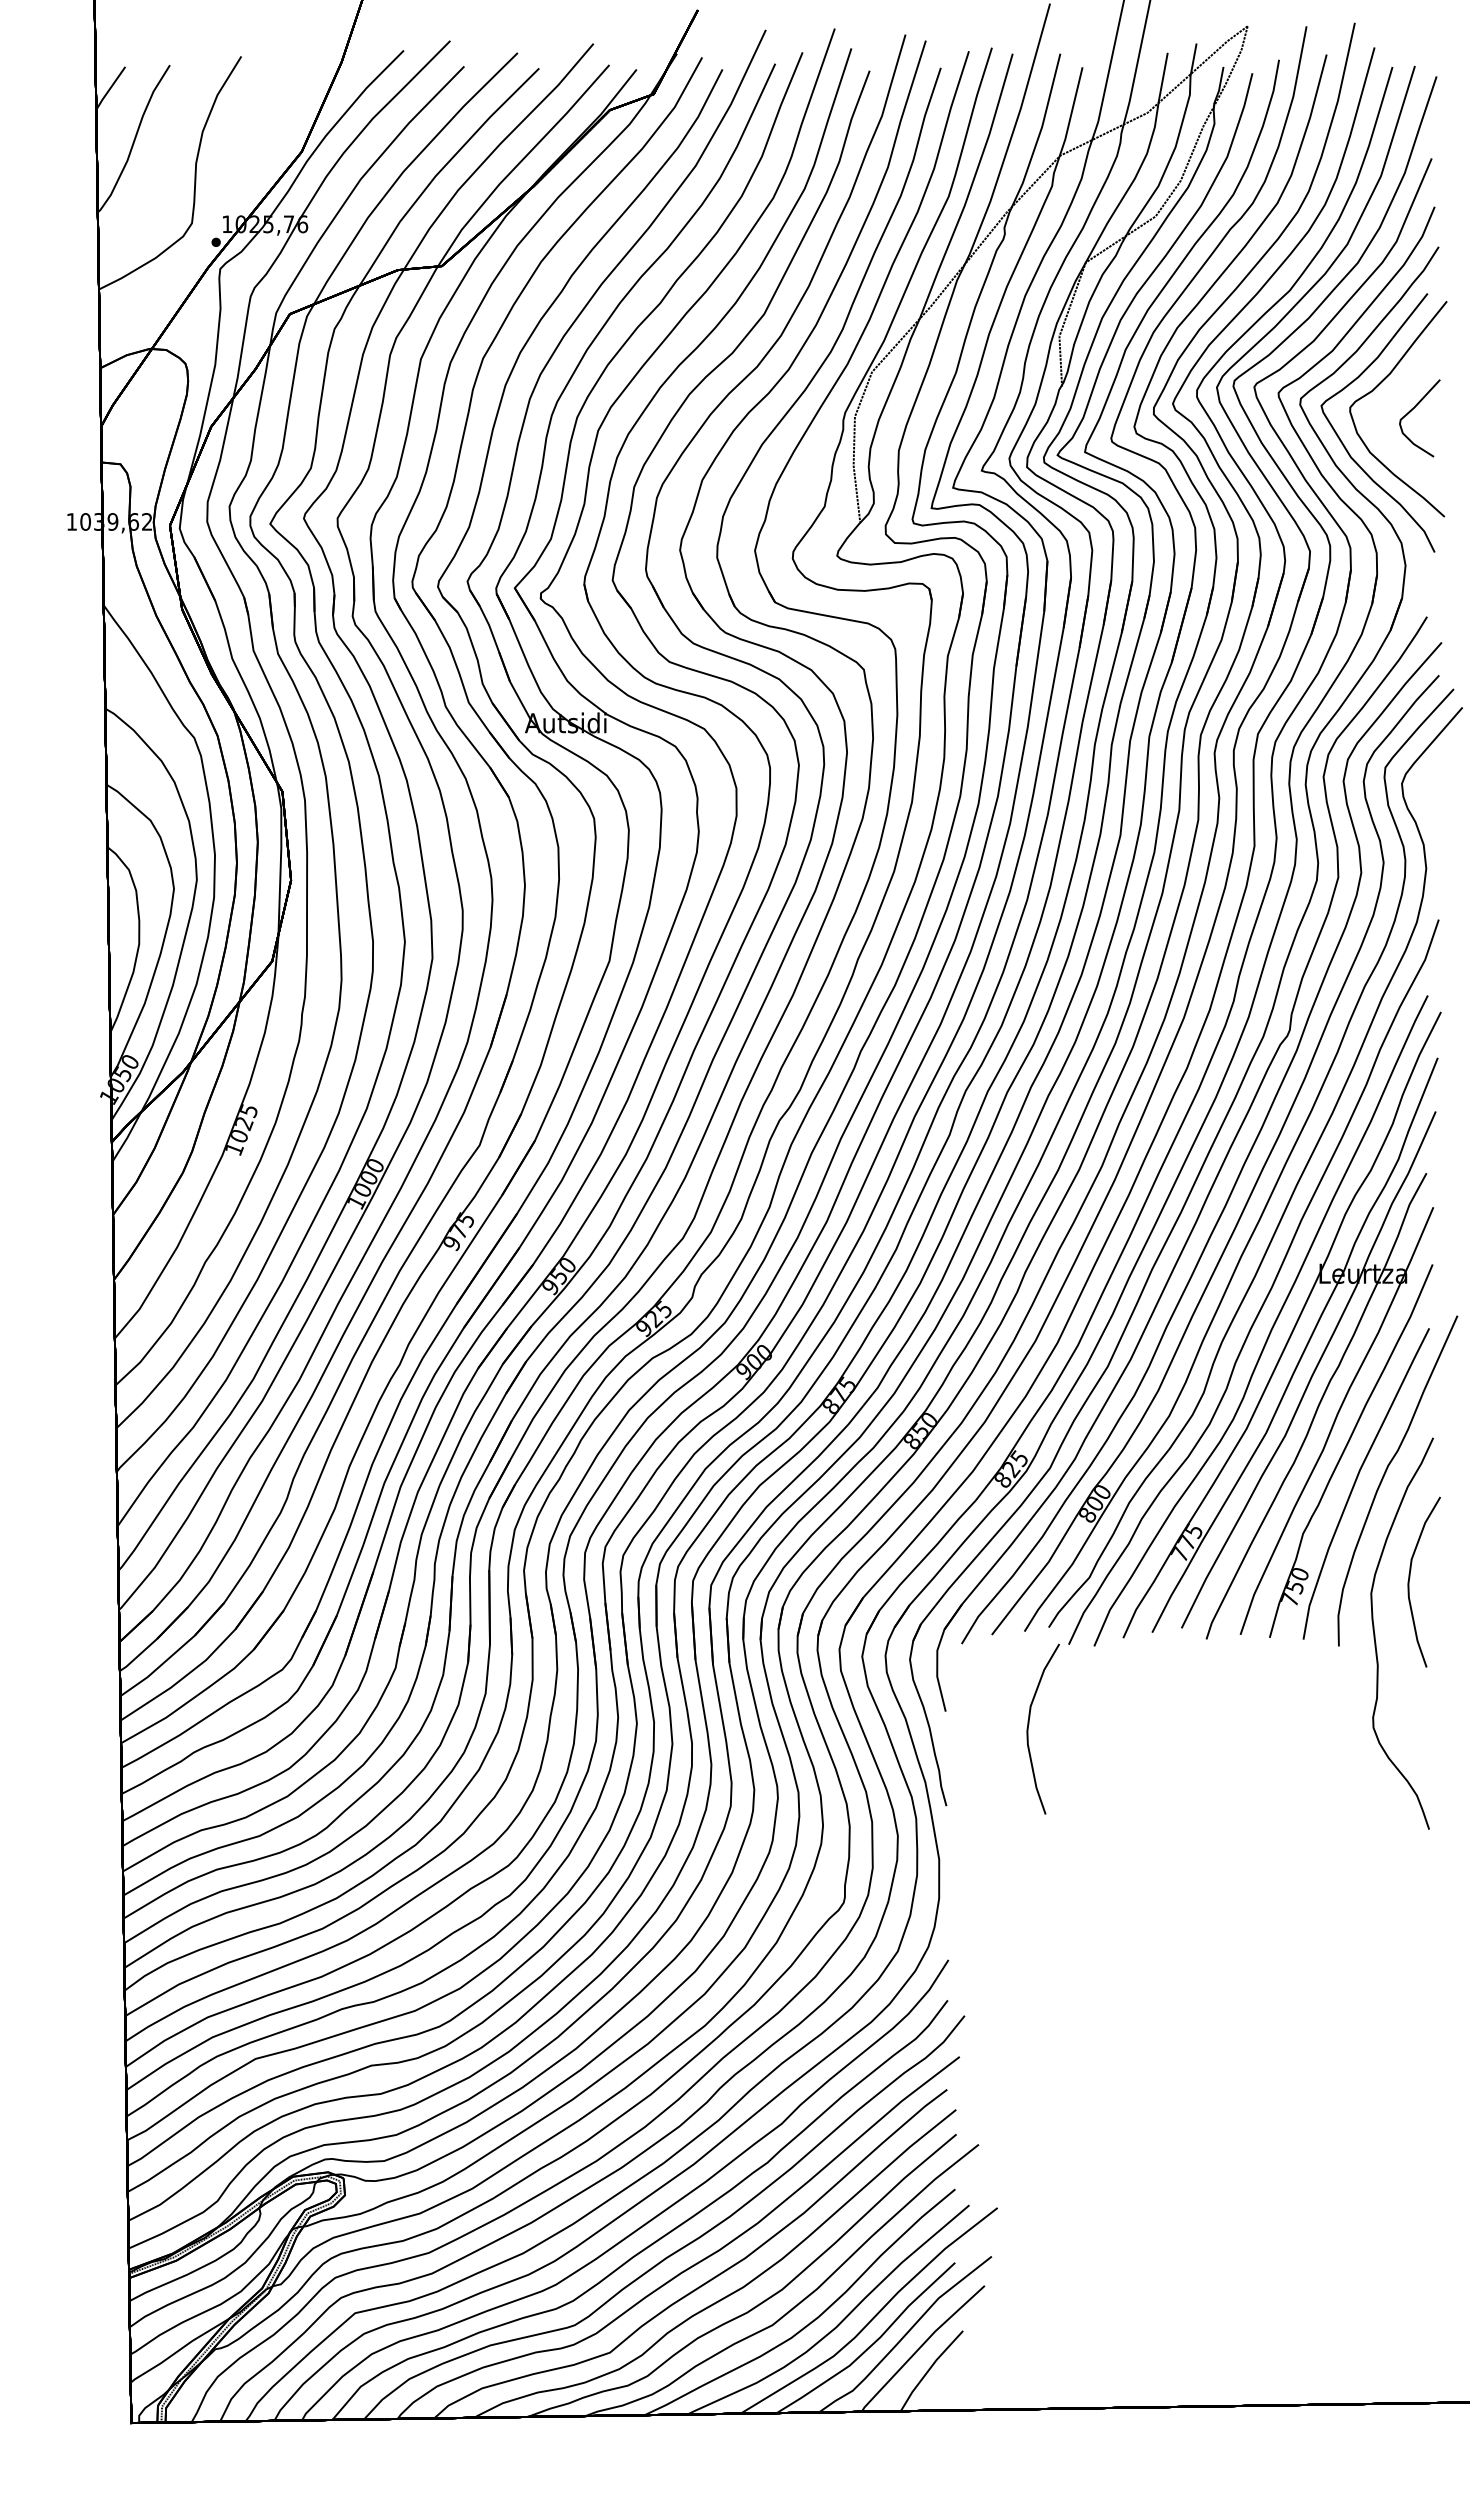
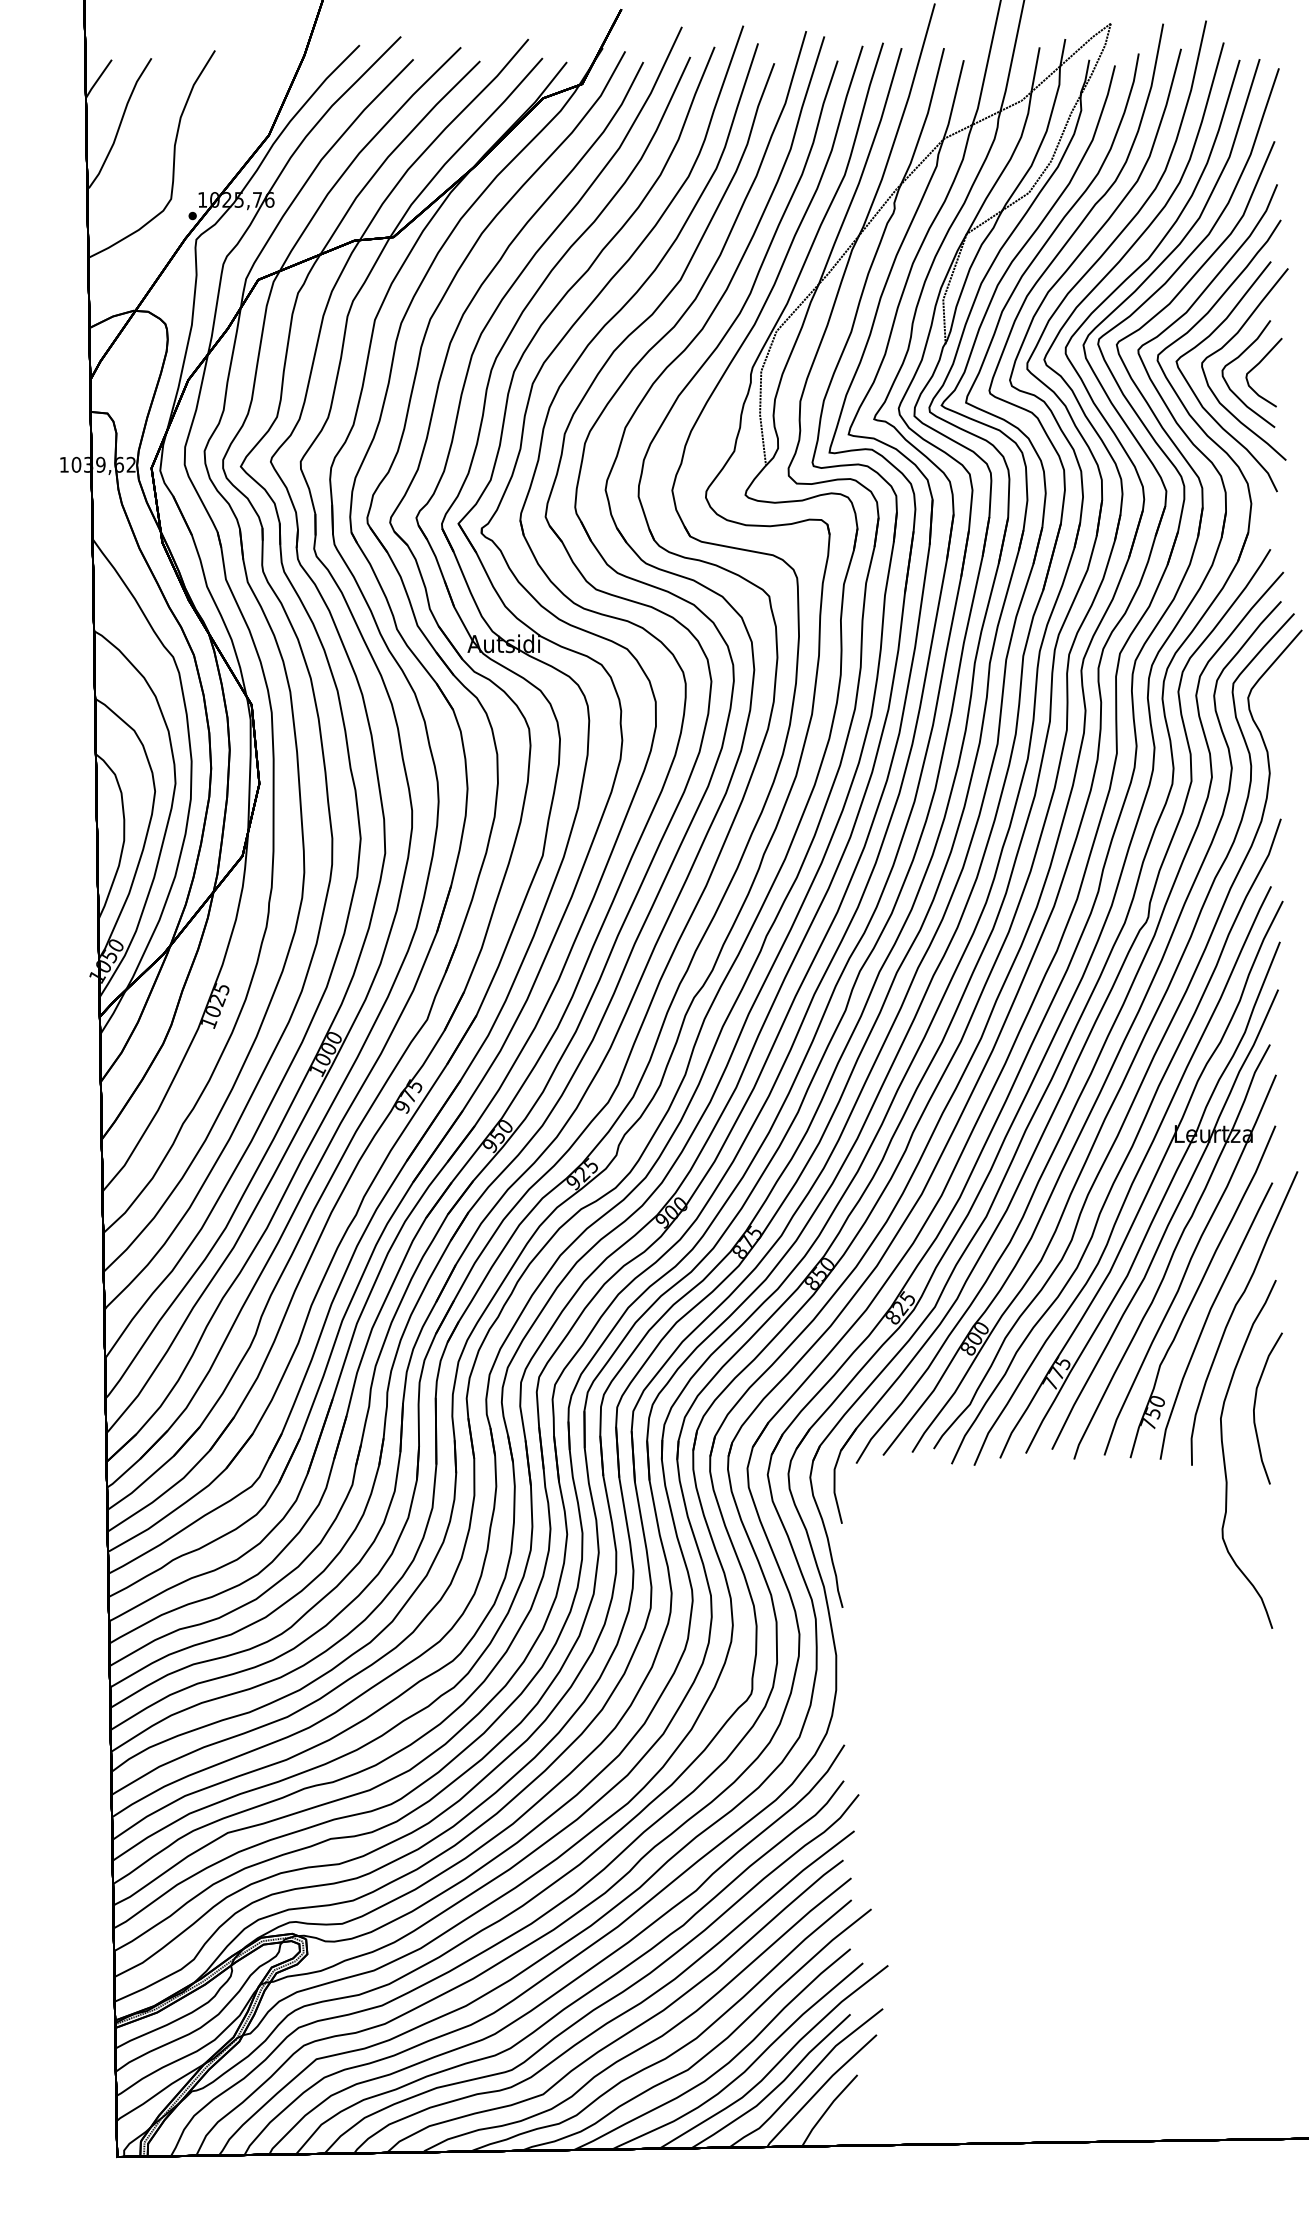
part: (1389, 403) -> (1237, 359), added
part: (1029, 1724) -> (916, 1535), removed

